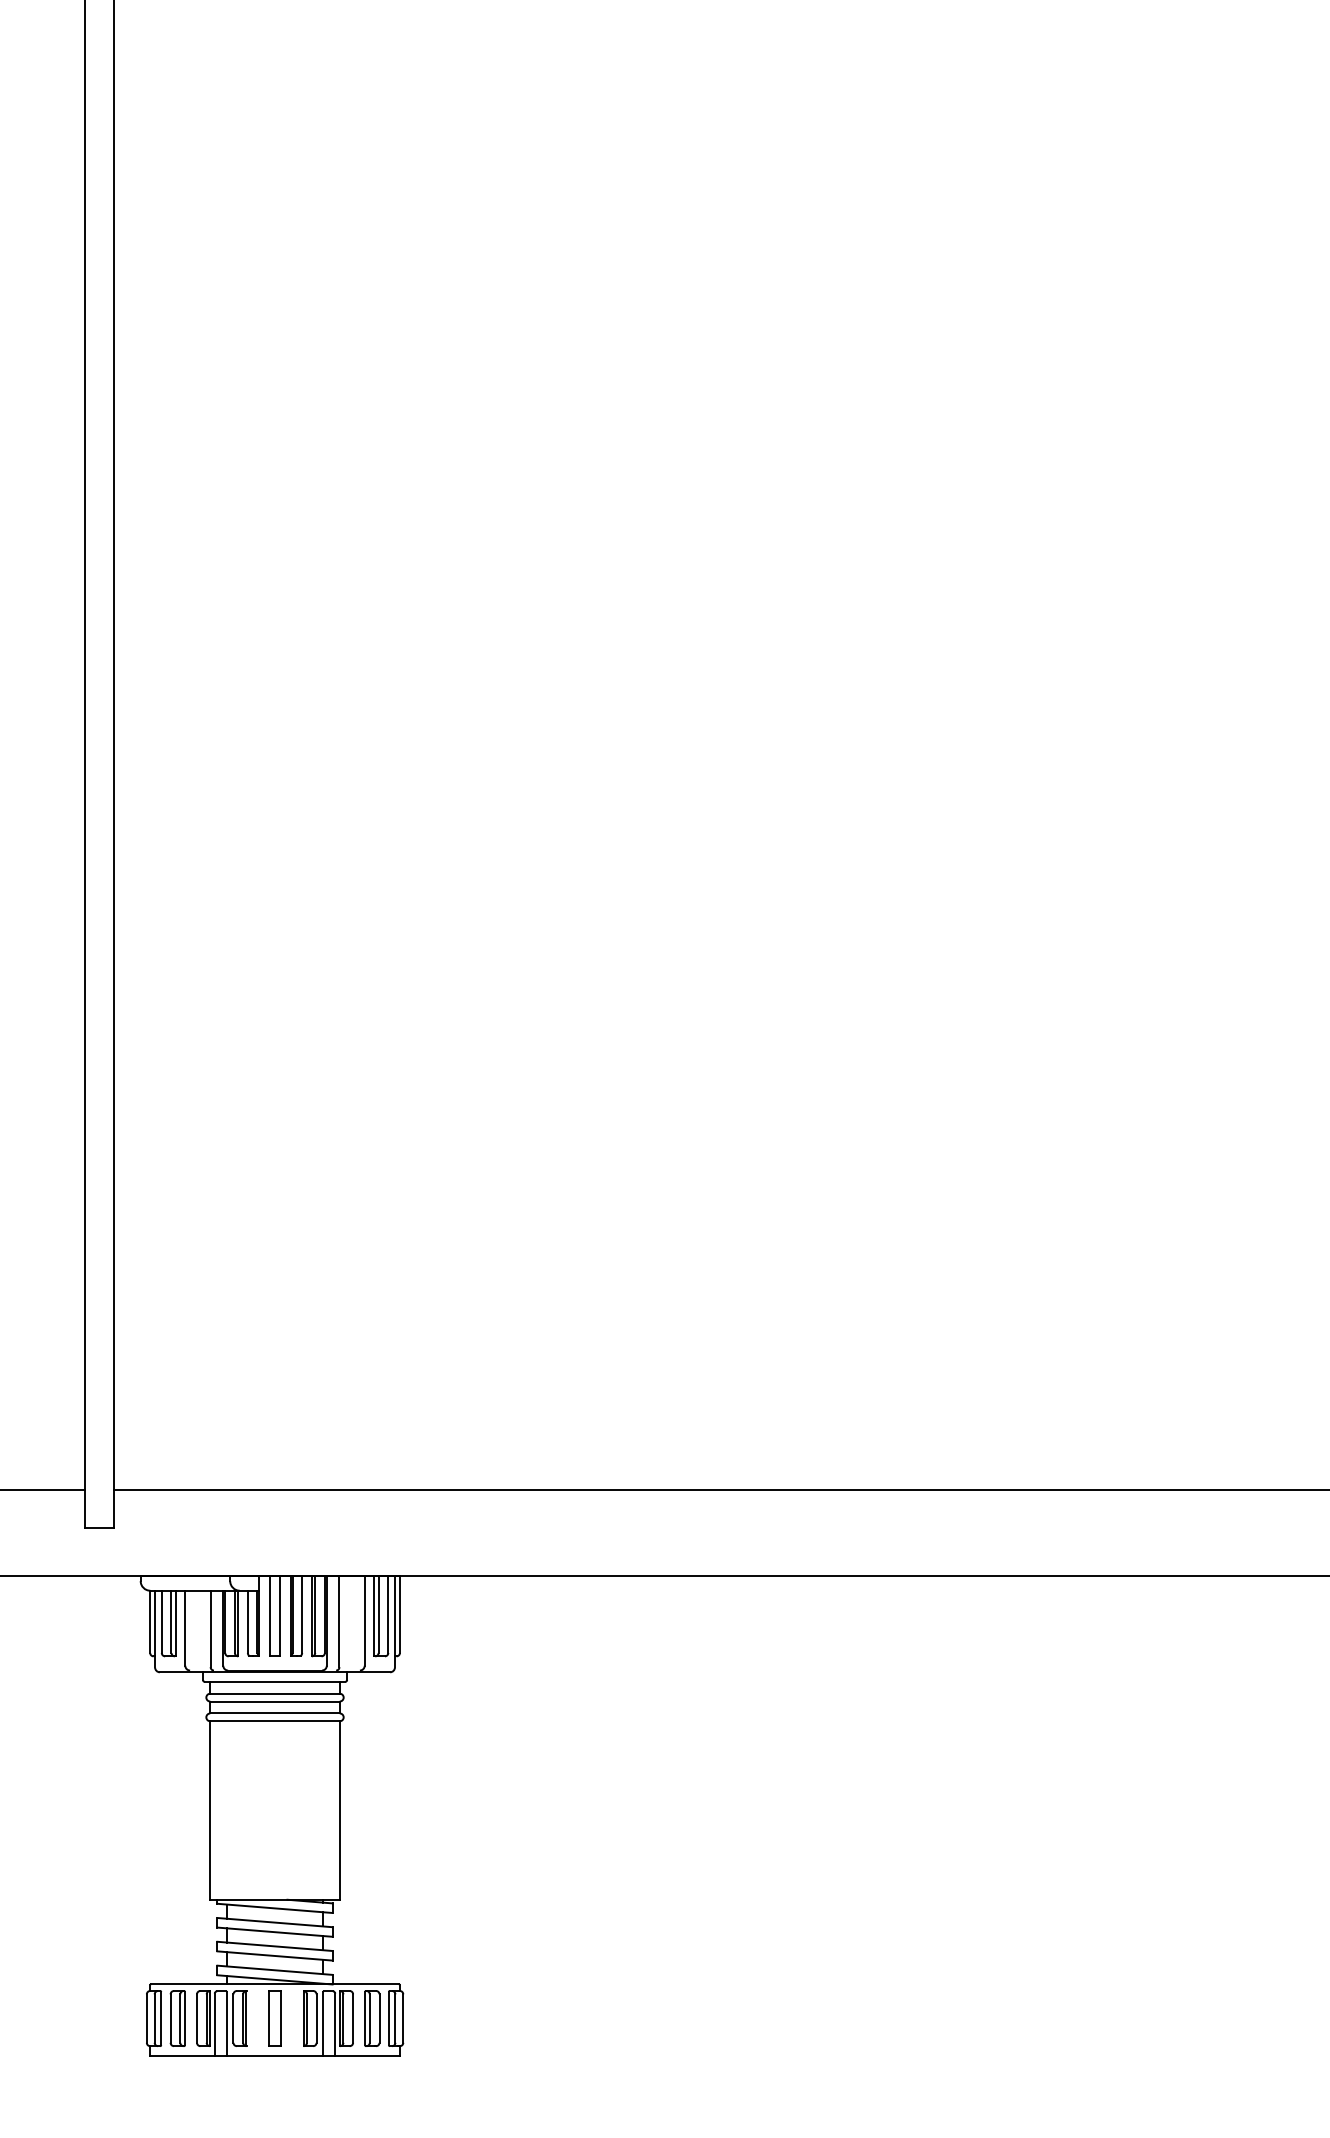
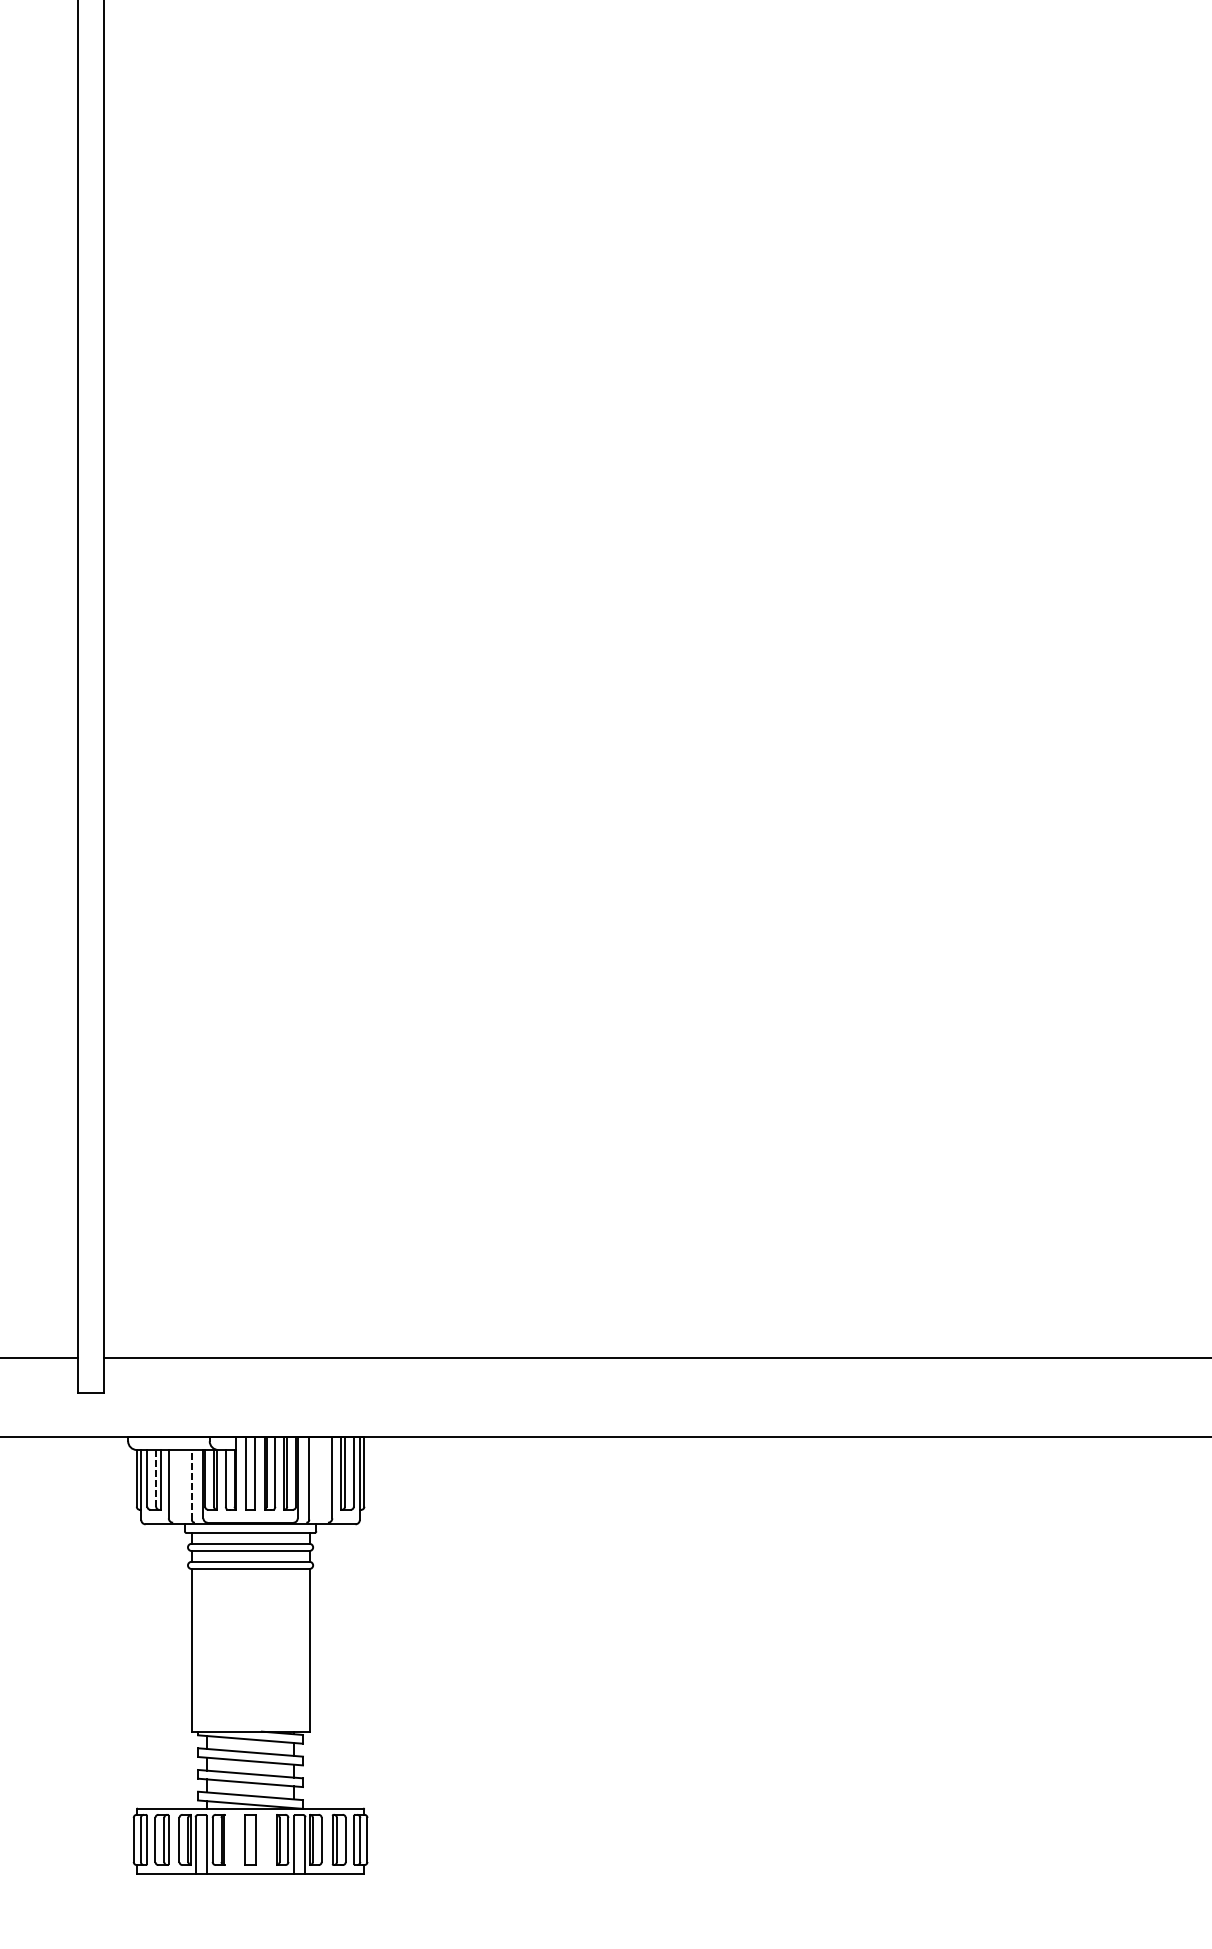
line: (171, 1621) -> (156, 1478), solid -> dashed
line: (210, 1628) -> (191, 1484), solid -> dashed

